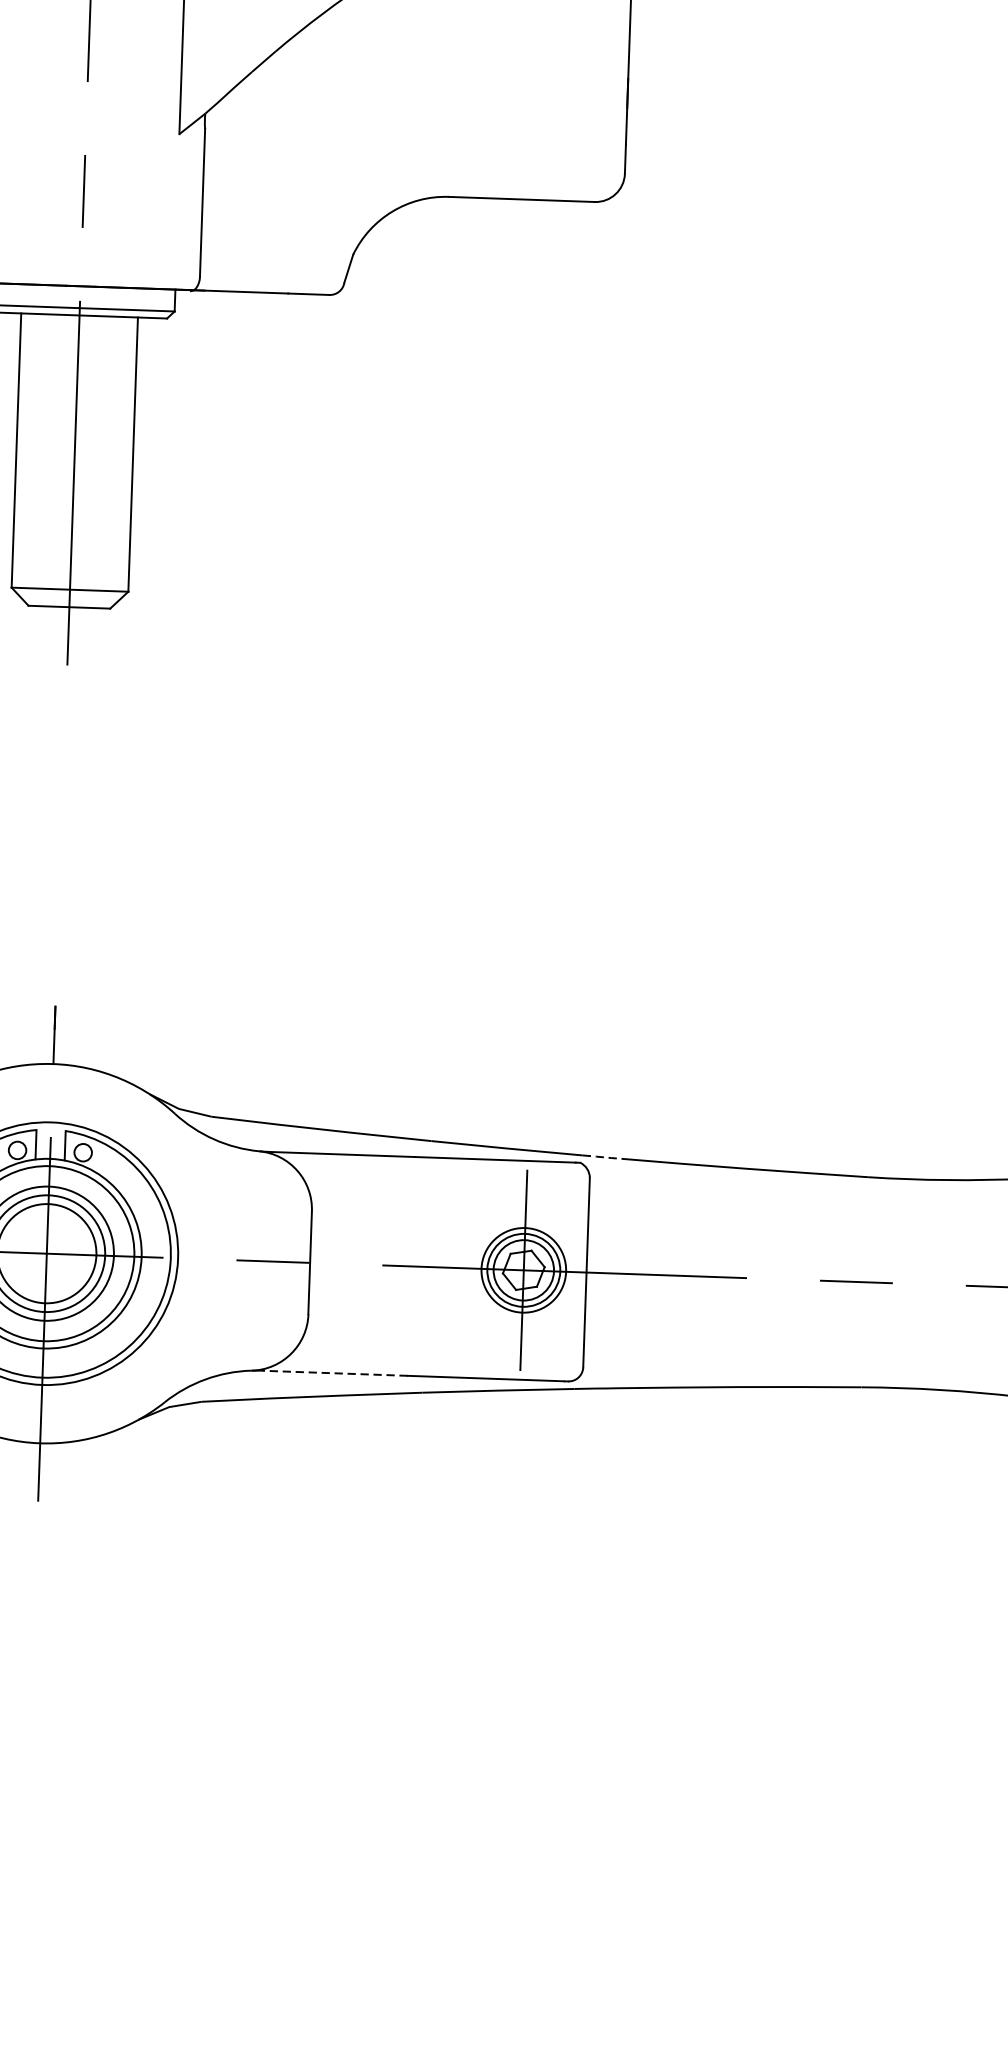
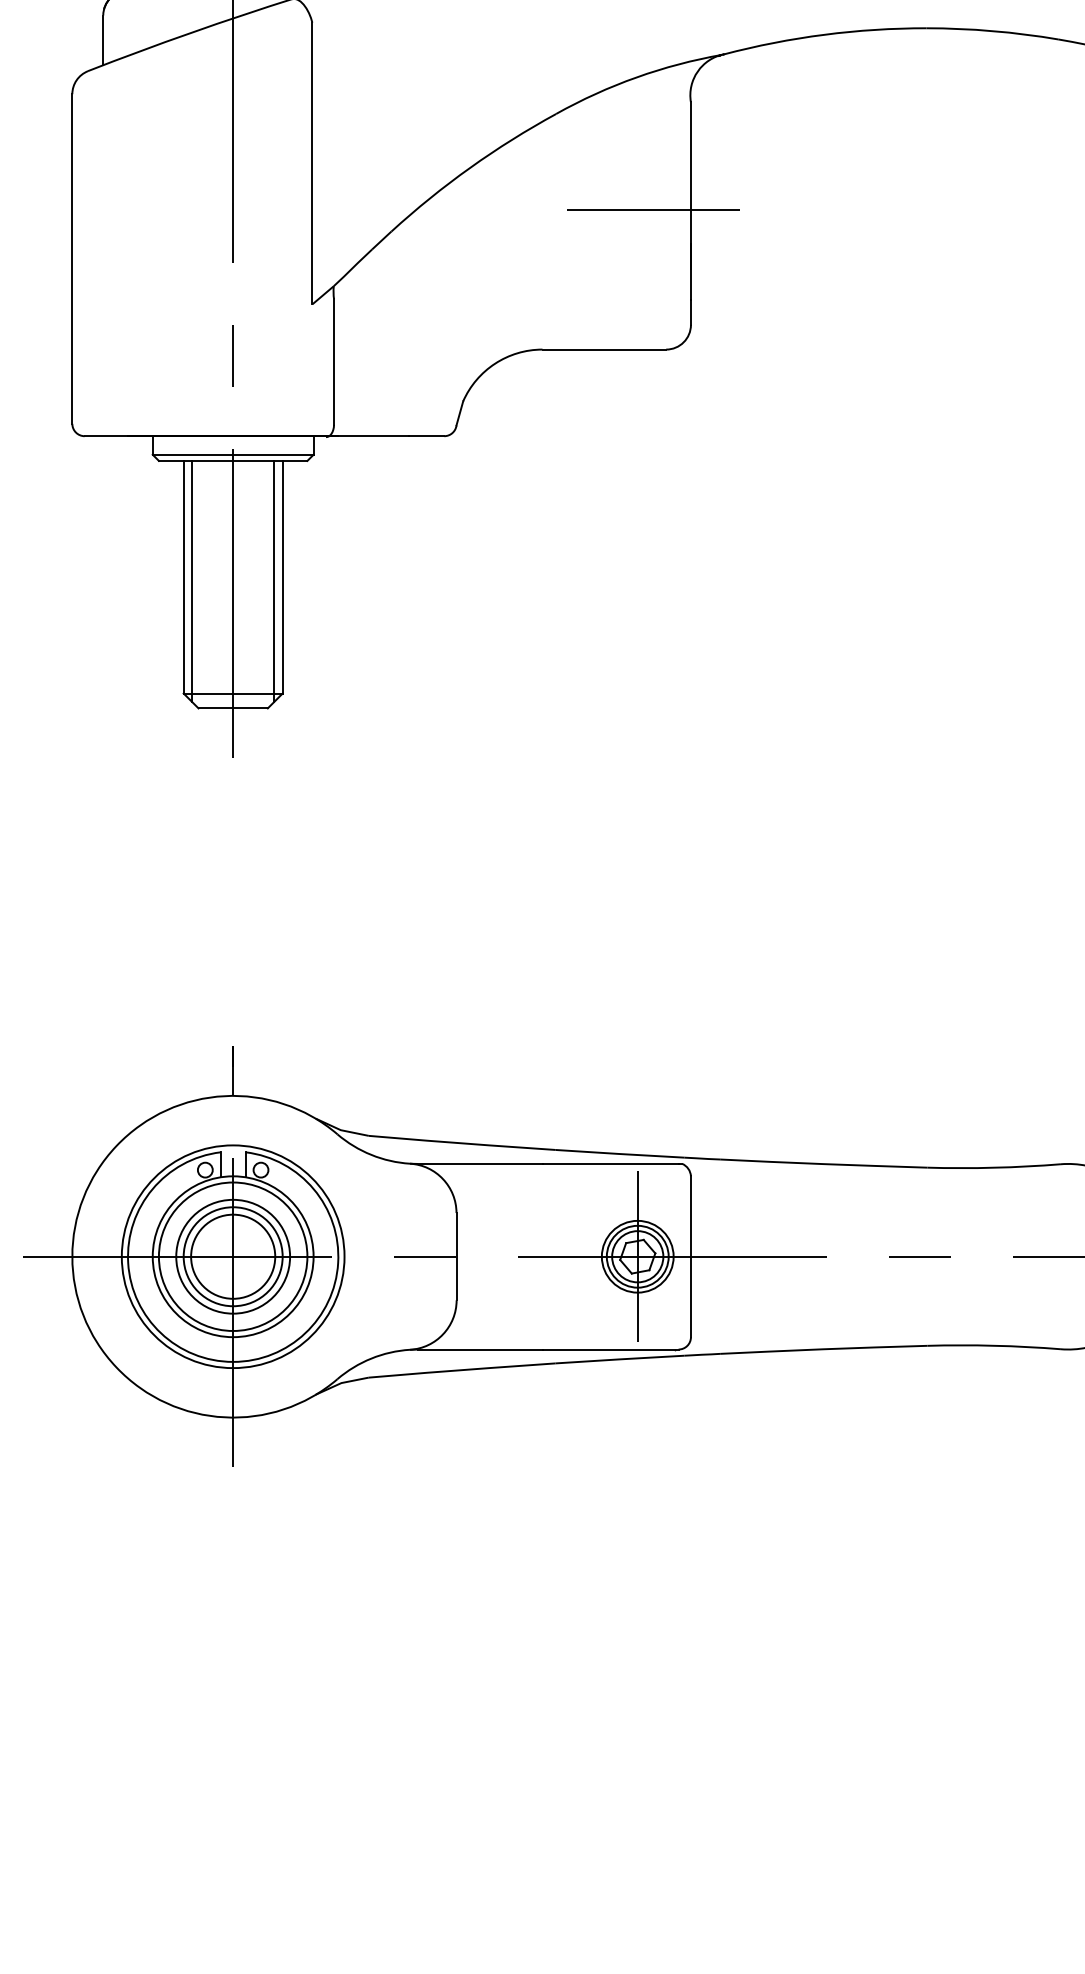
line: (585, 37) -> (653, 210), added
line: (25, 454) -> (191, 580), added
line: (123, 458) -> (274, 580), added
line: (604, 1157) -> (702, 1158), dashed -> solid
line: (333, 1373) -> (479, 1349), dashed -> solid

